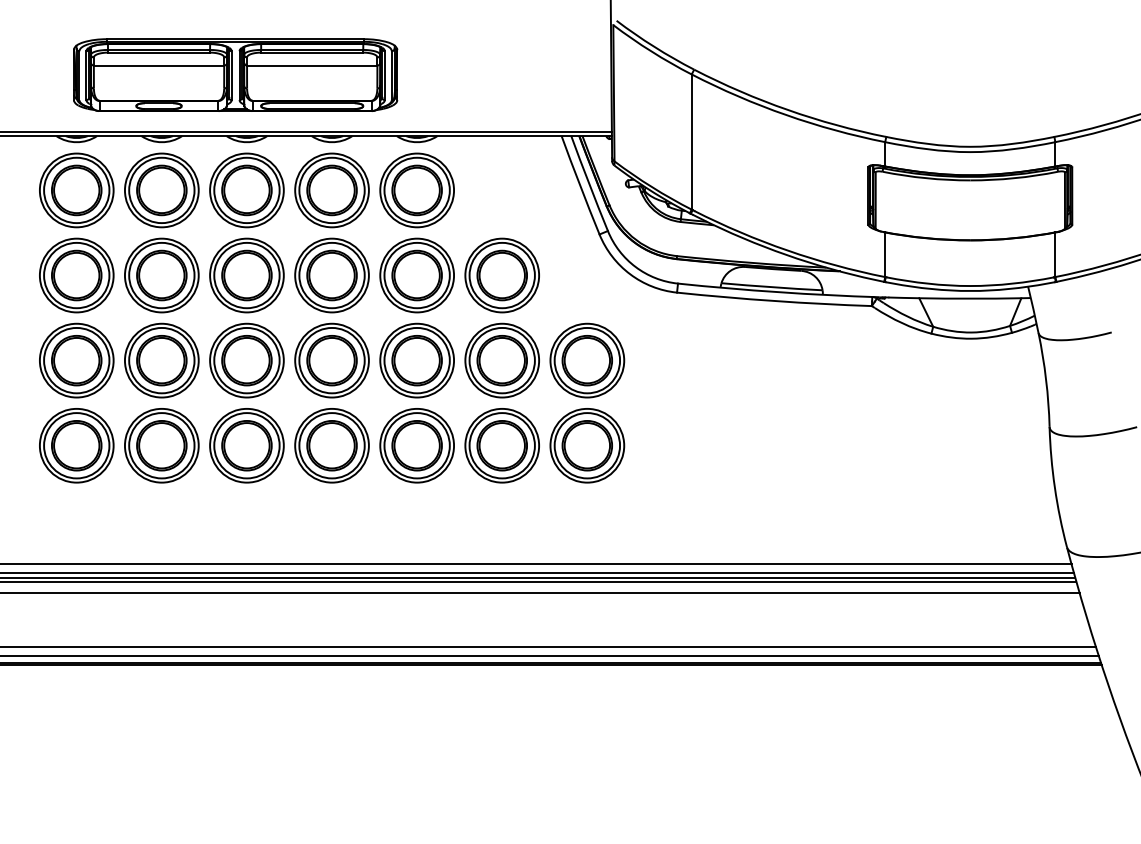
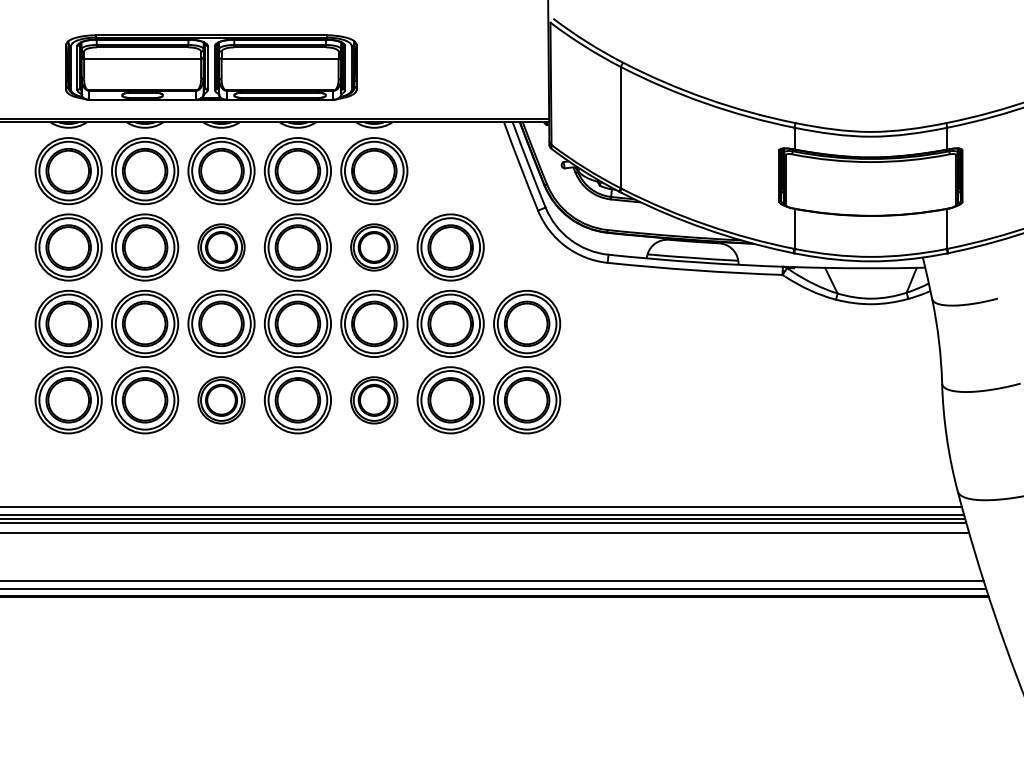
part: (246, 275) -> (221, 247), size x0.7
part: (416, 275) -> (373, 247), size x0.7
part: (246, 445) -> (221, 400), size x0.7
part: (416, 445) -> (373, 400), size x0.7

